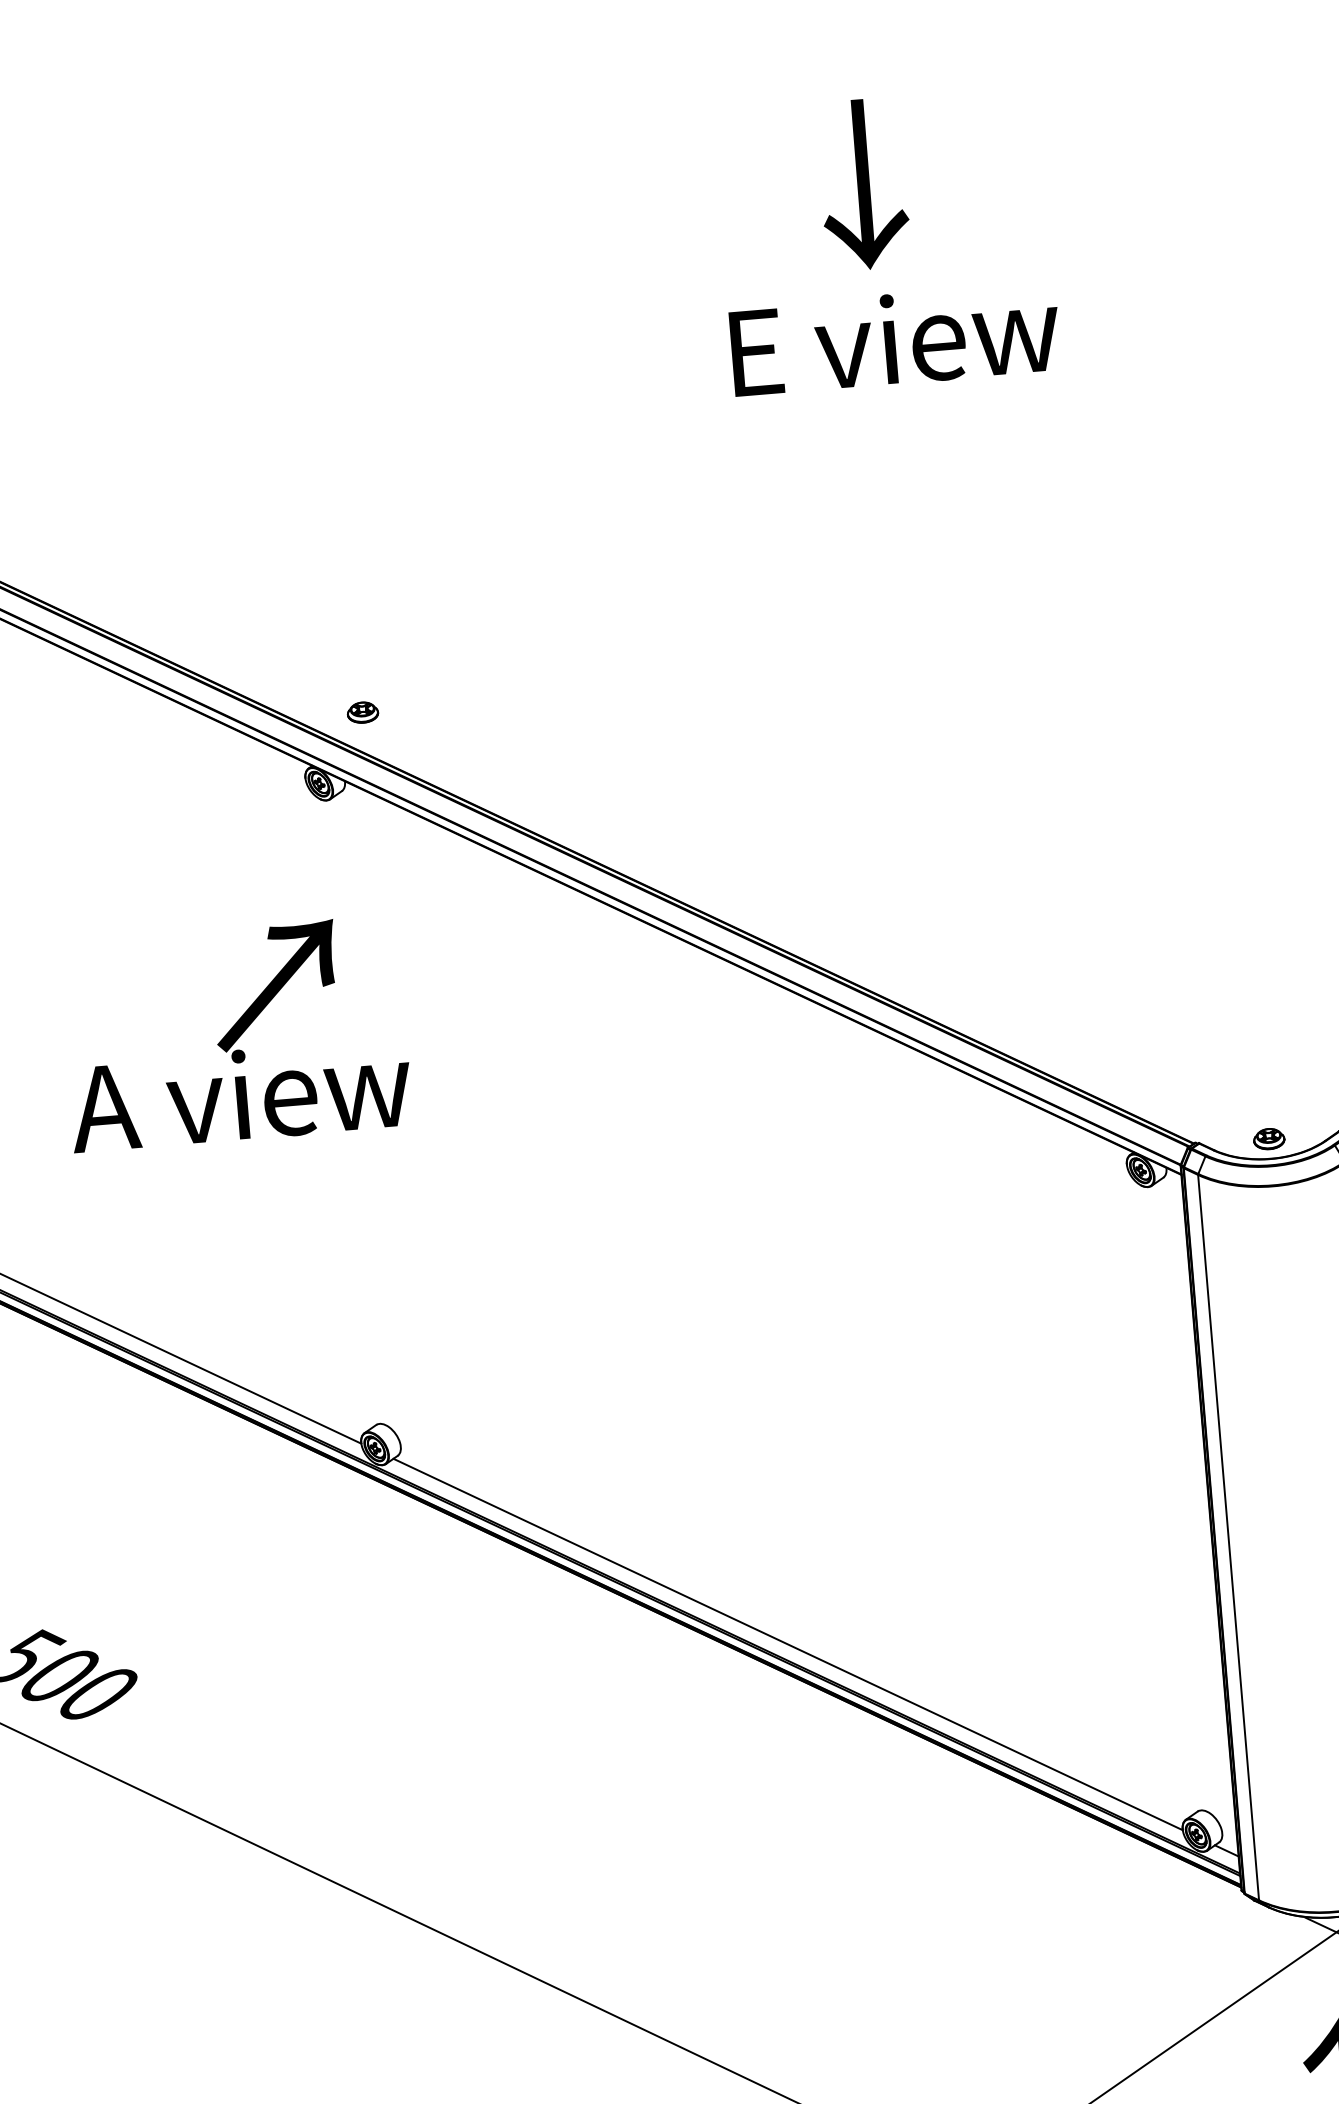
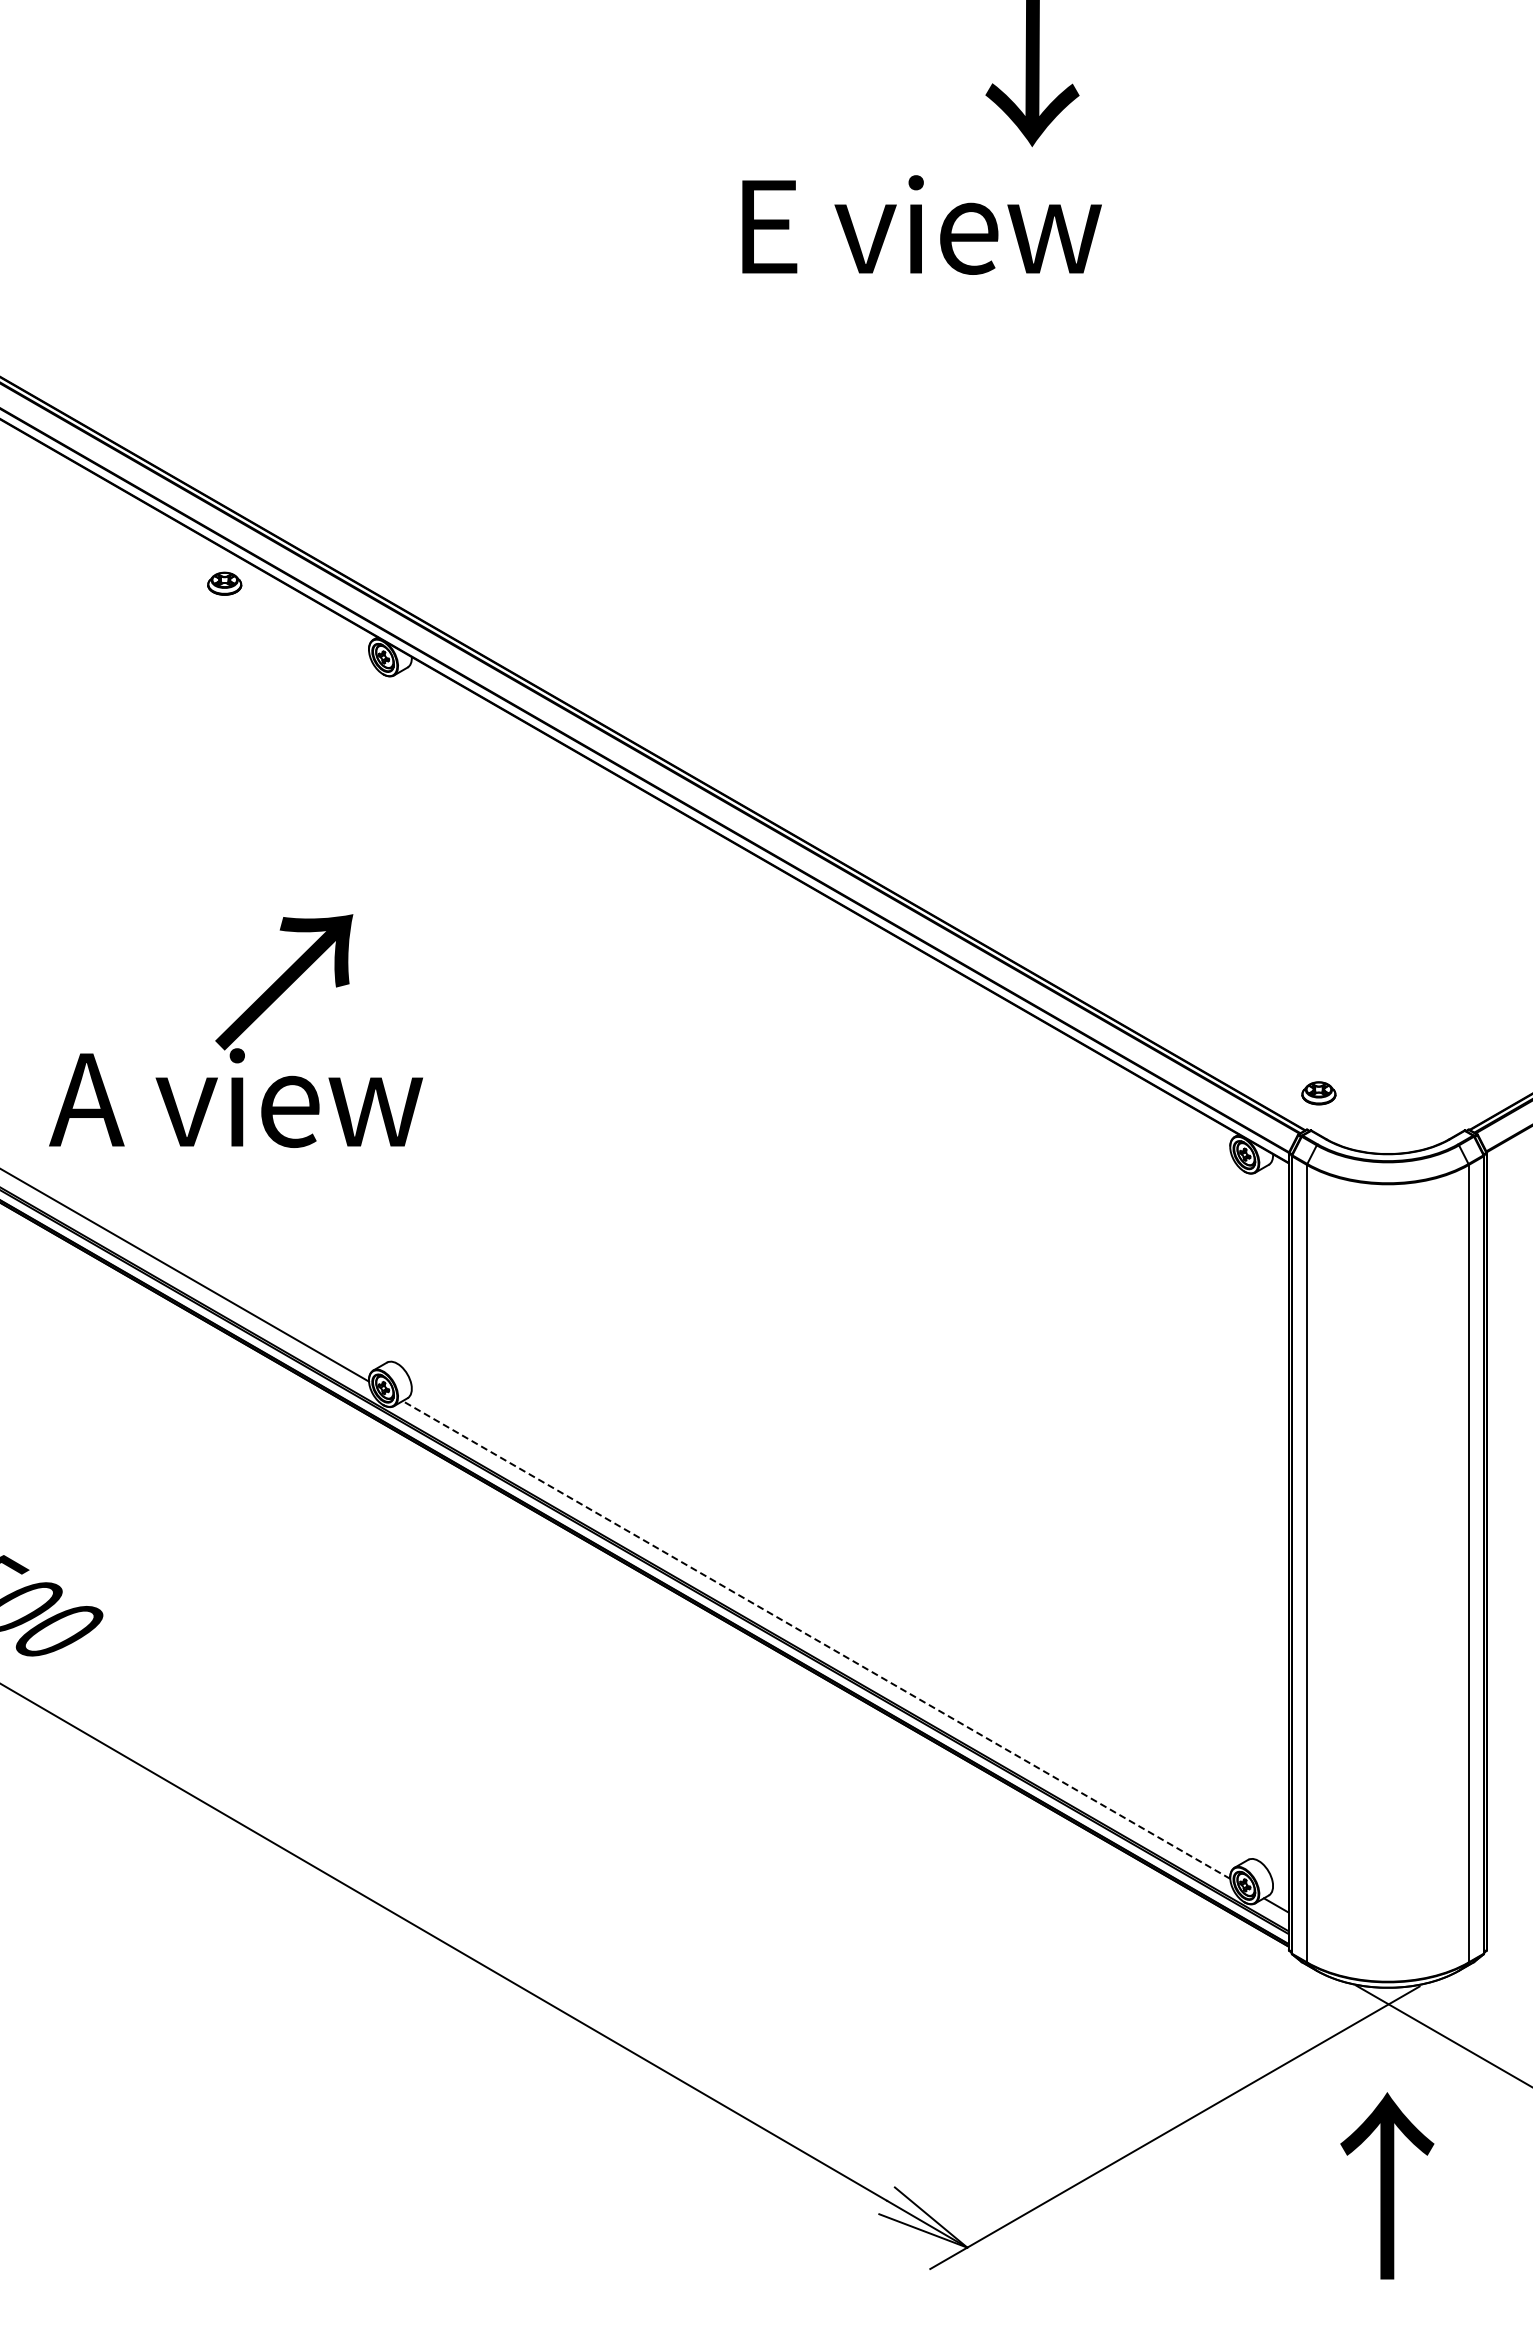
text: (894, 338) -> (921, 224), moved
part: (362, 712) -> (224, 583), moved
text: (234, 1033) -> (235, 1030), moved
part: (1268, 1139) -> (1318, 1093), moved
line: (788, 1644) -> (816, 1639), solid -> dashed

